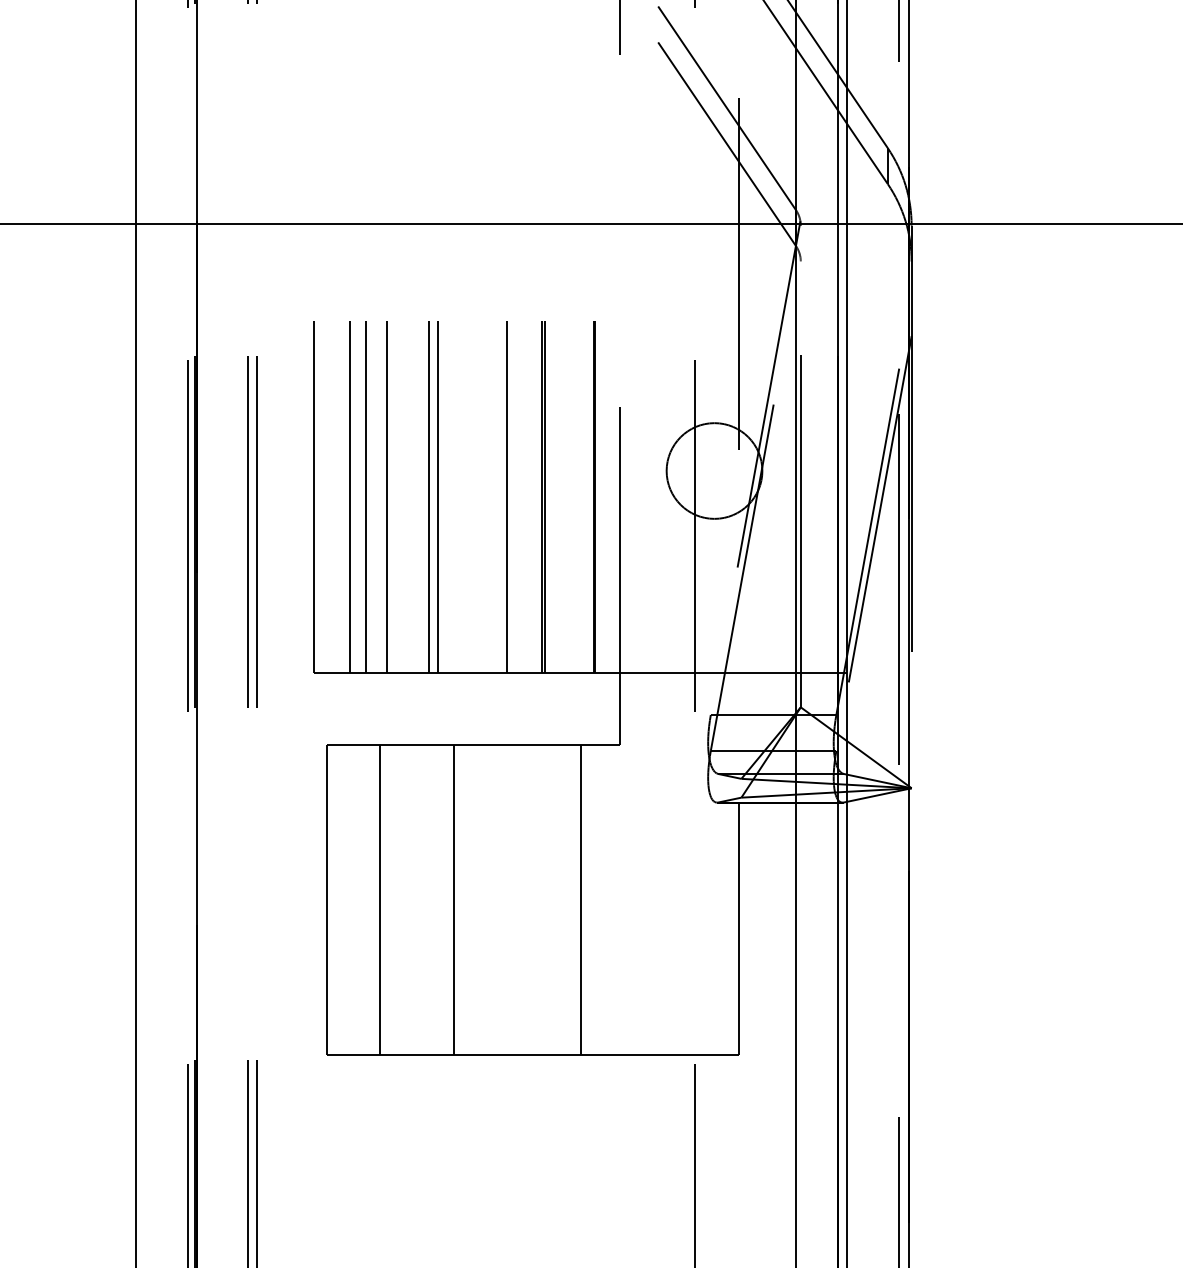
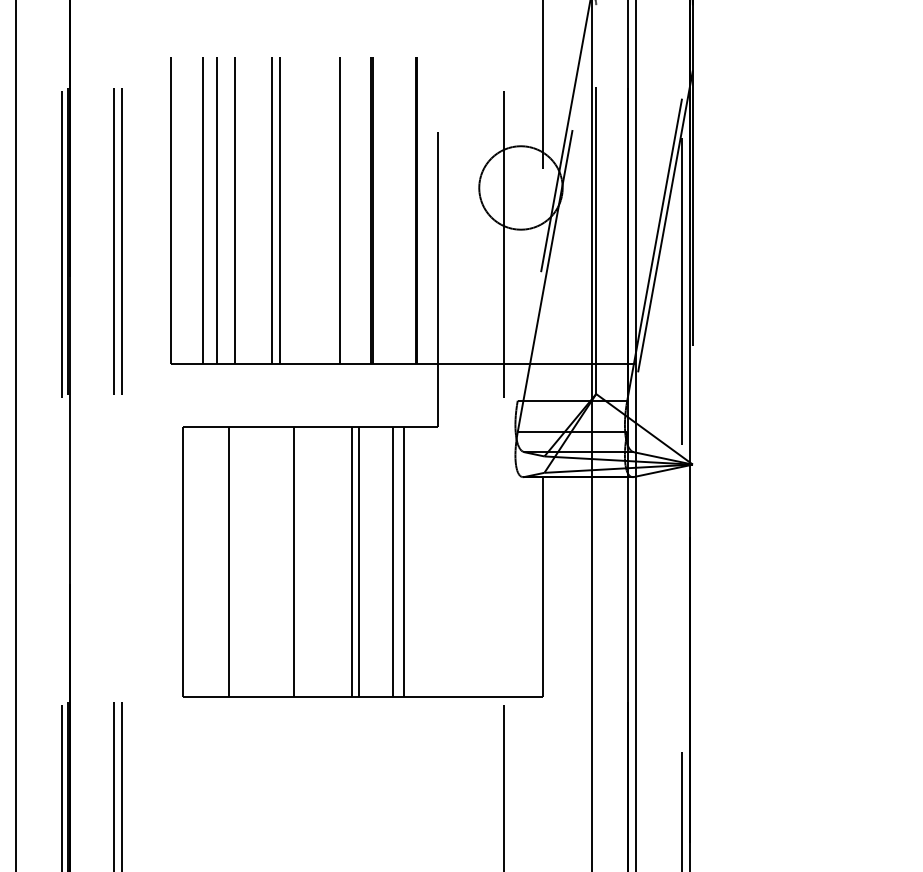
line: (520, 899) -> (351, 561), added
line: (528, 899) -> (358, 561), added
line: (567, 899) -> (392, 561), added

